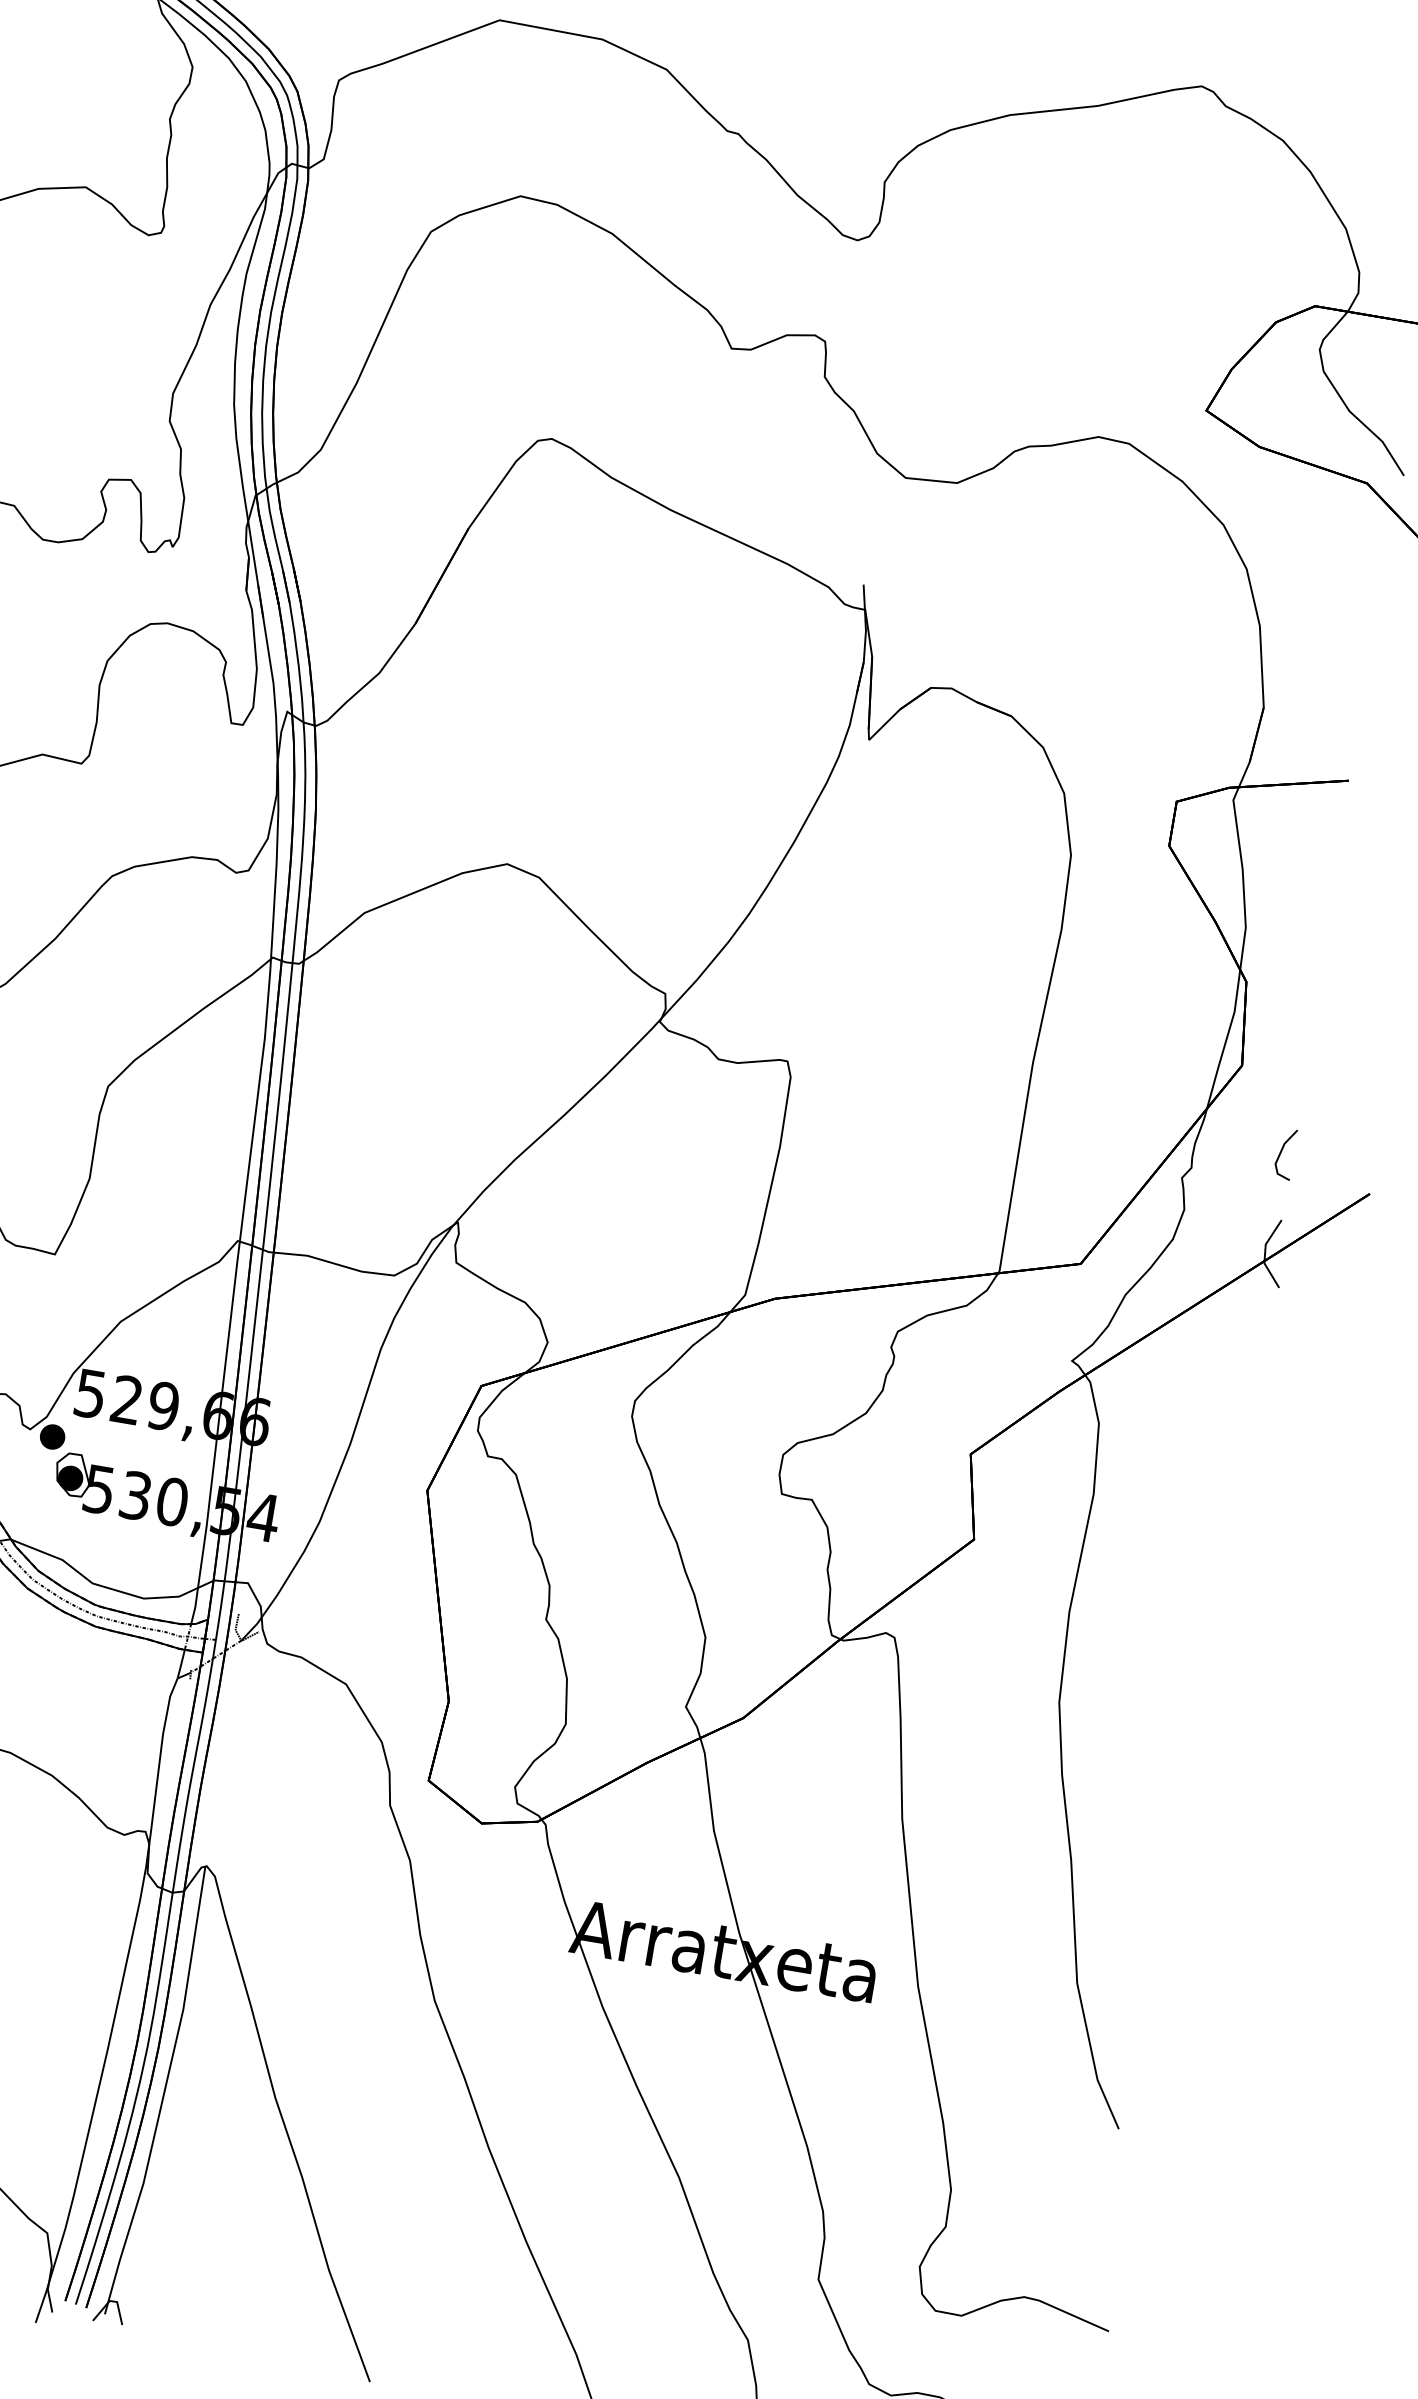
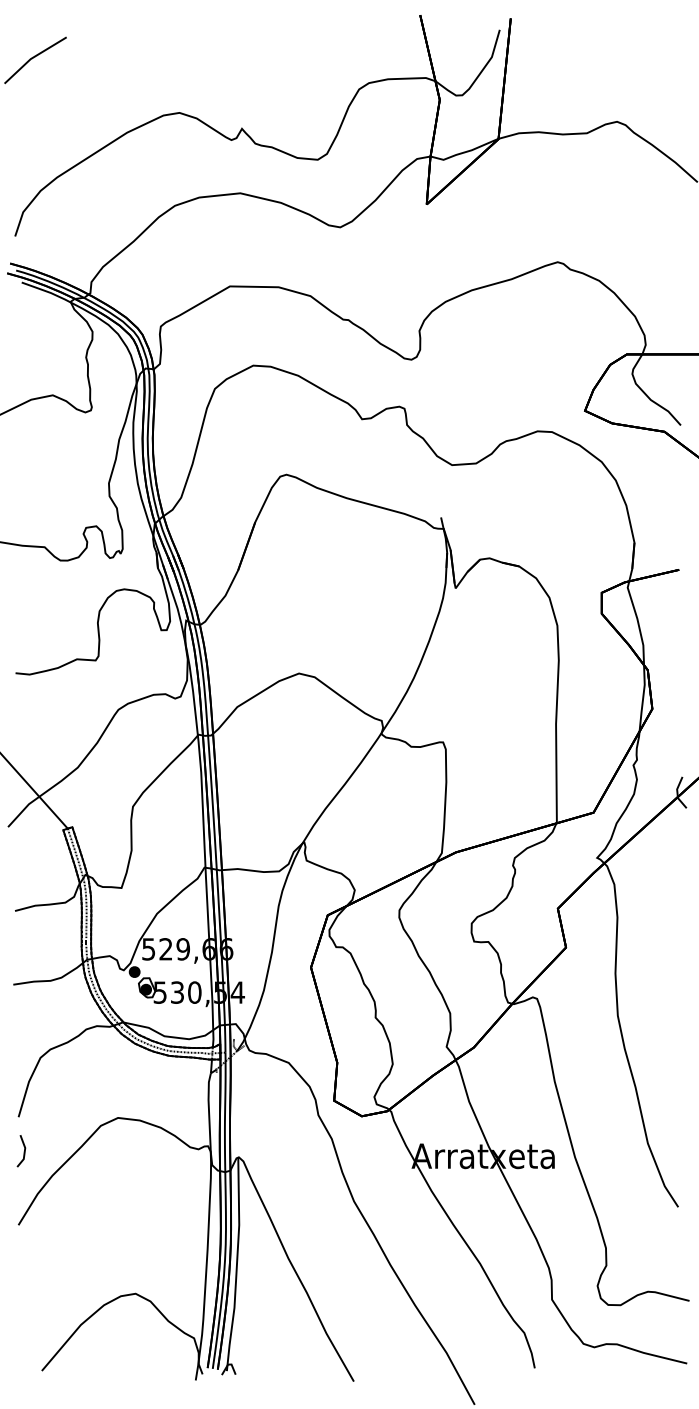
line: (1281, 1153) -> (677, 746), removed

